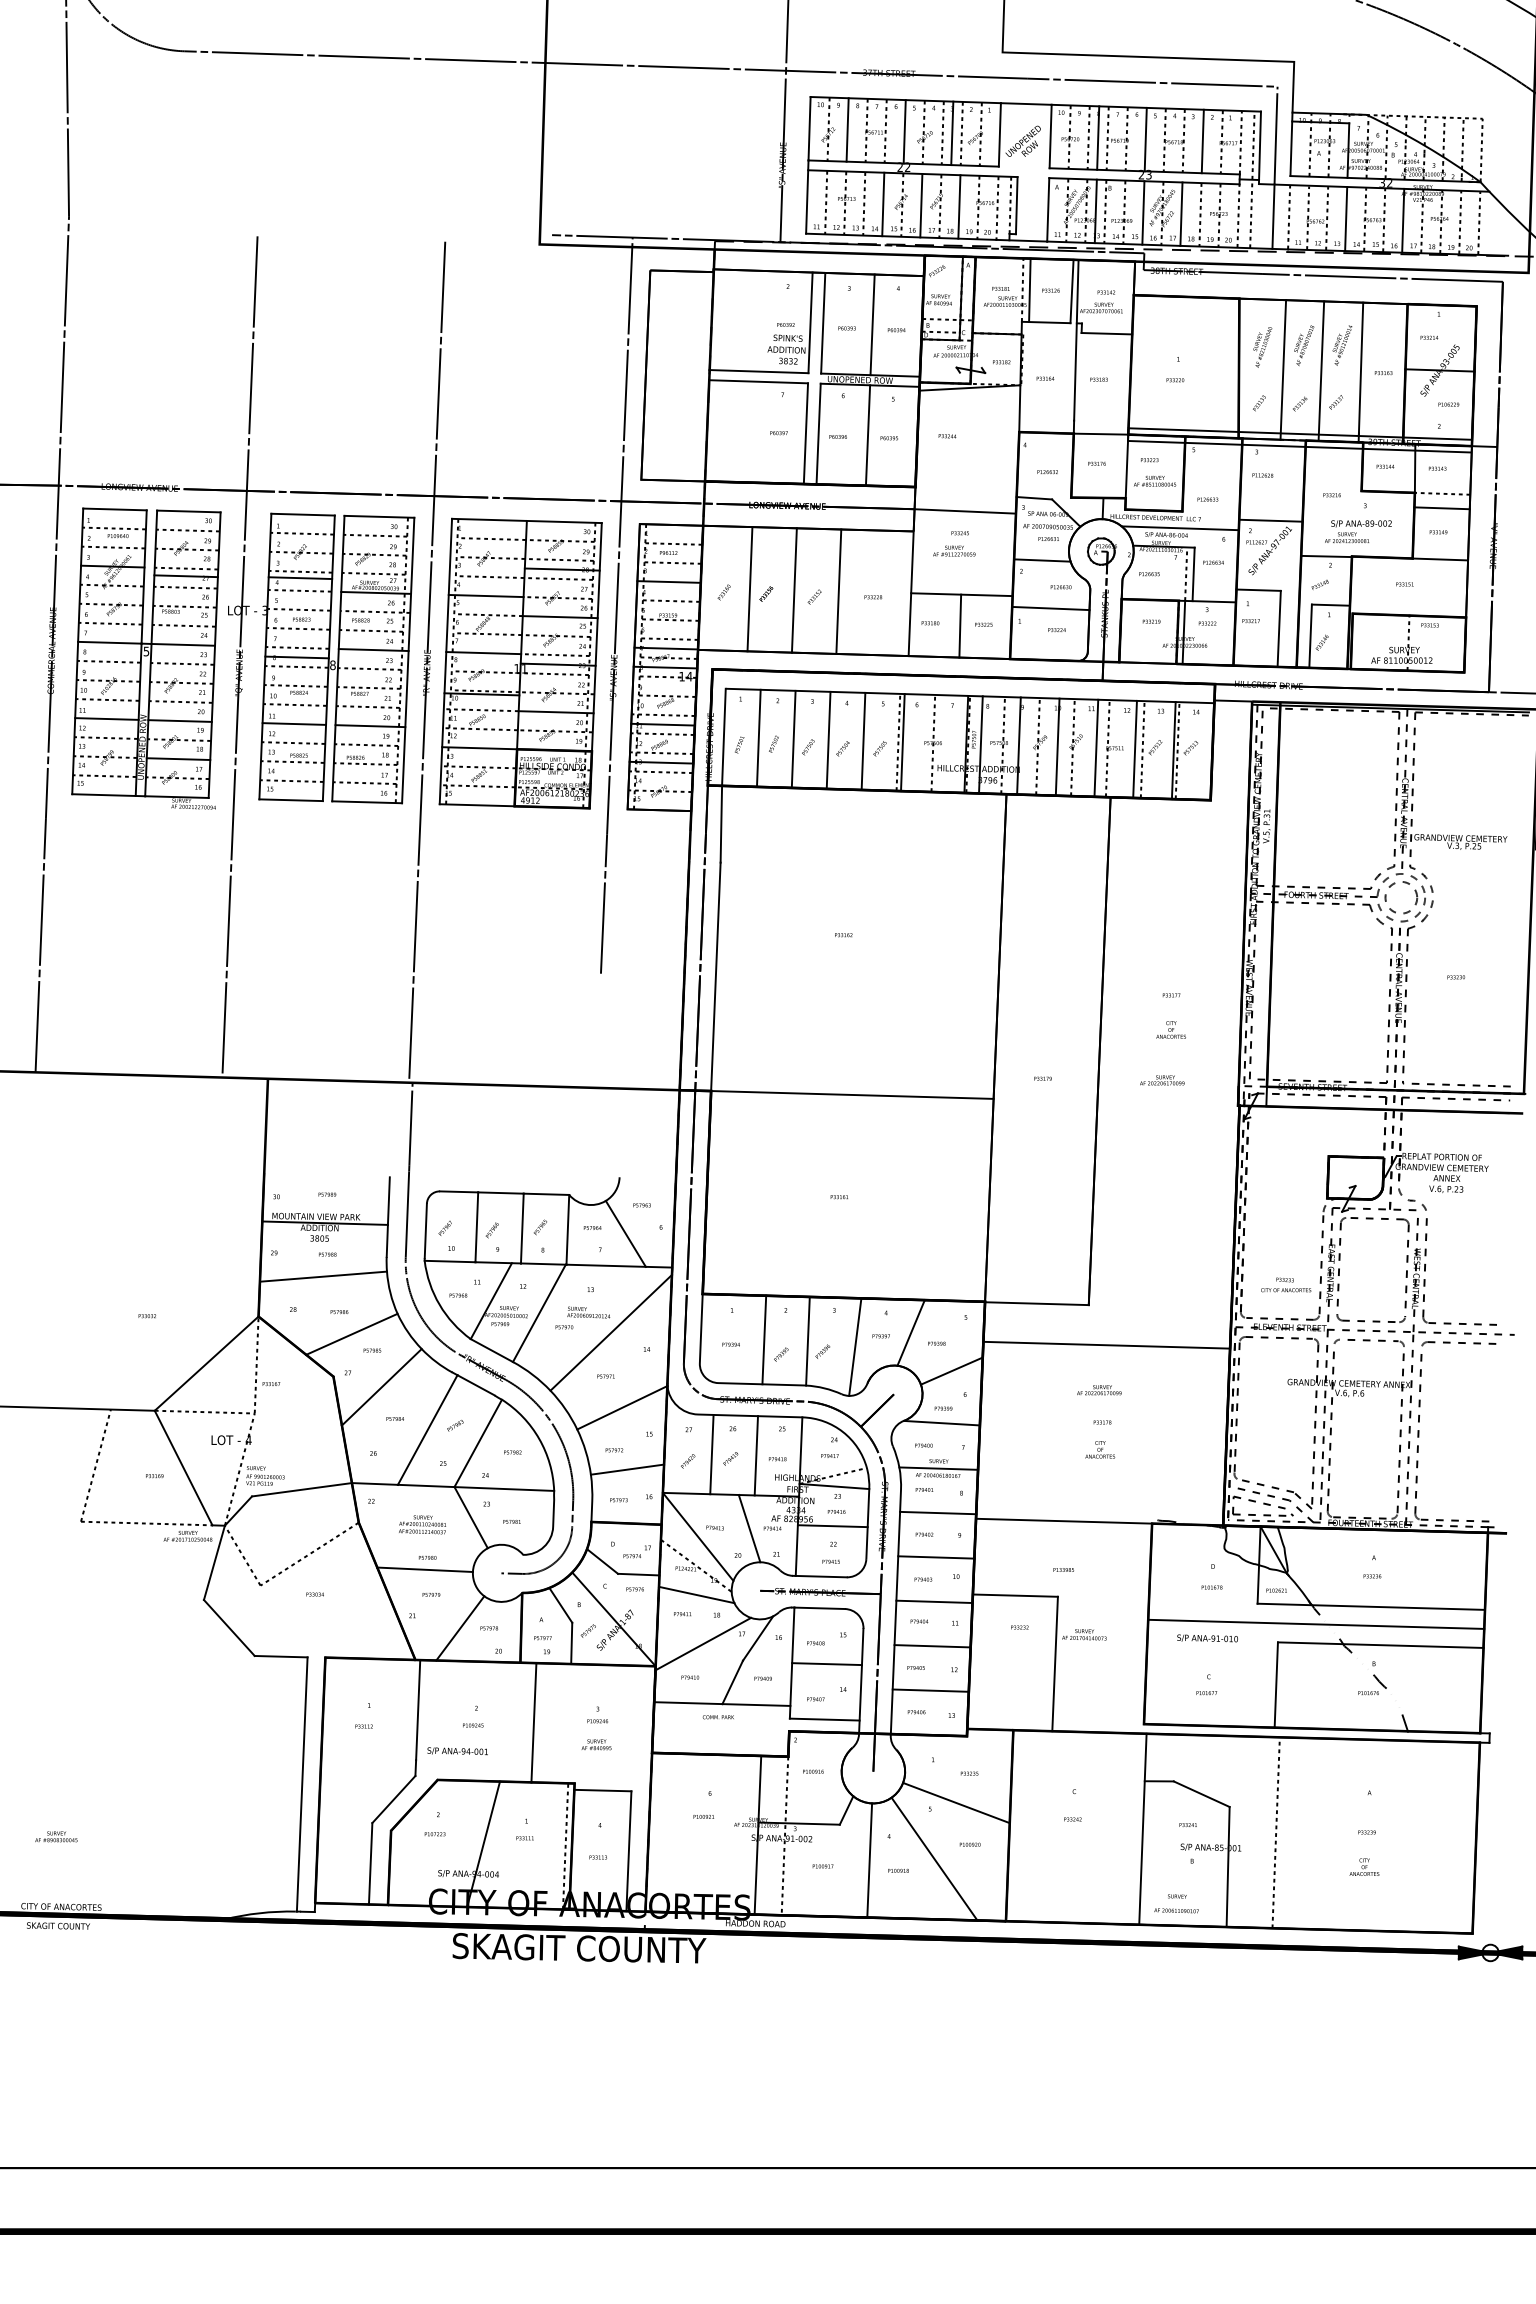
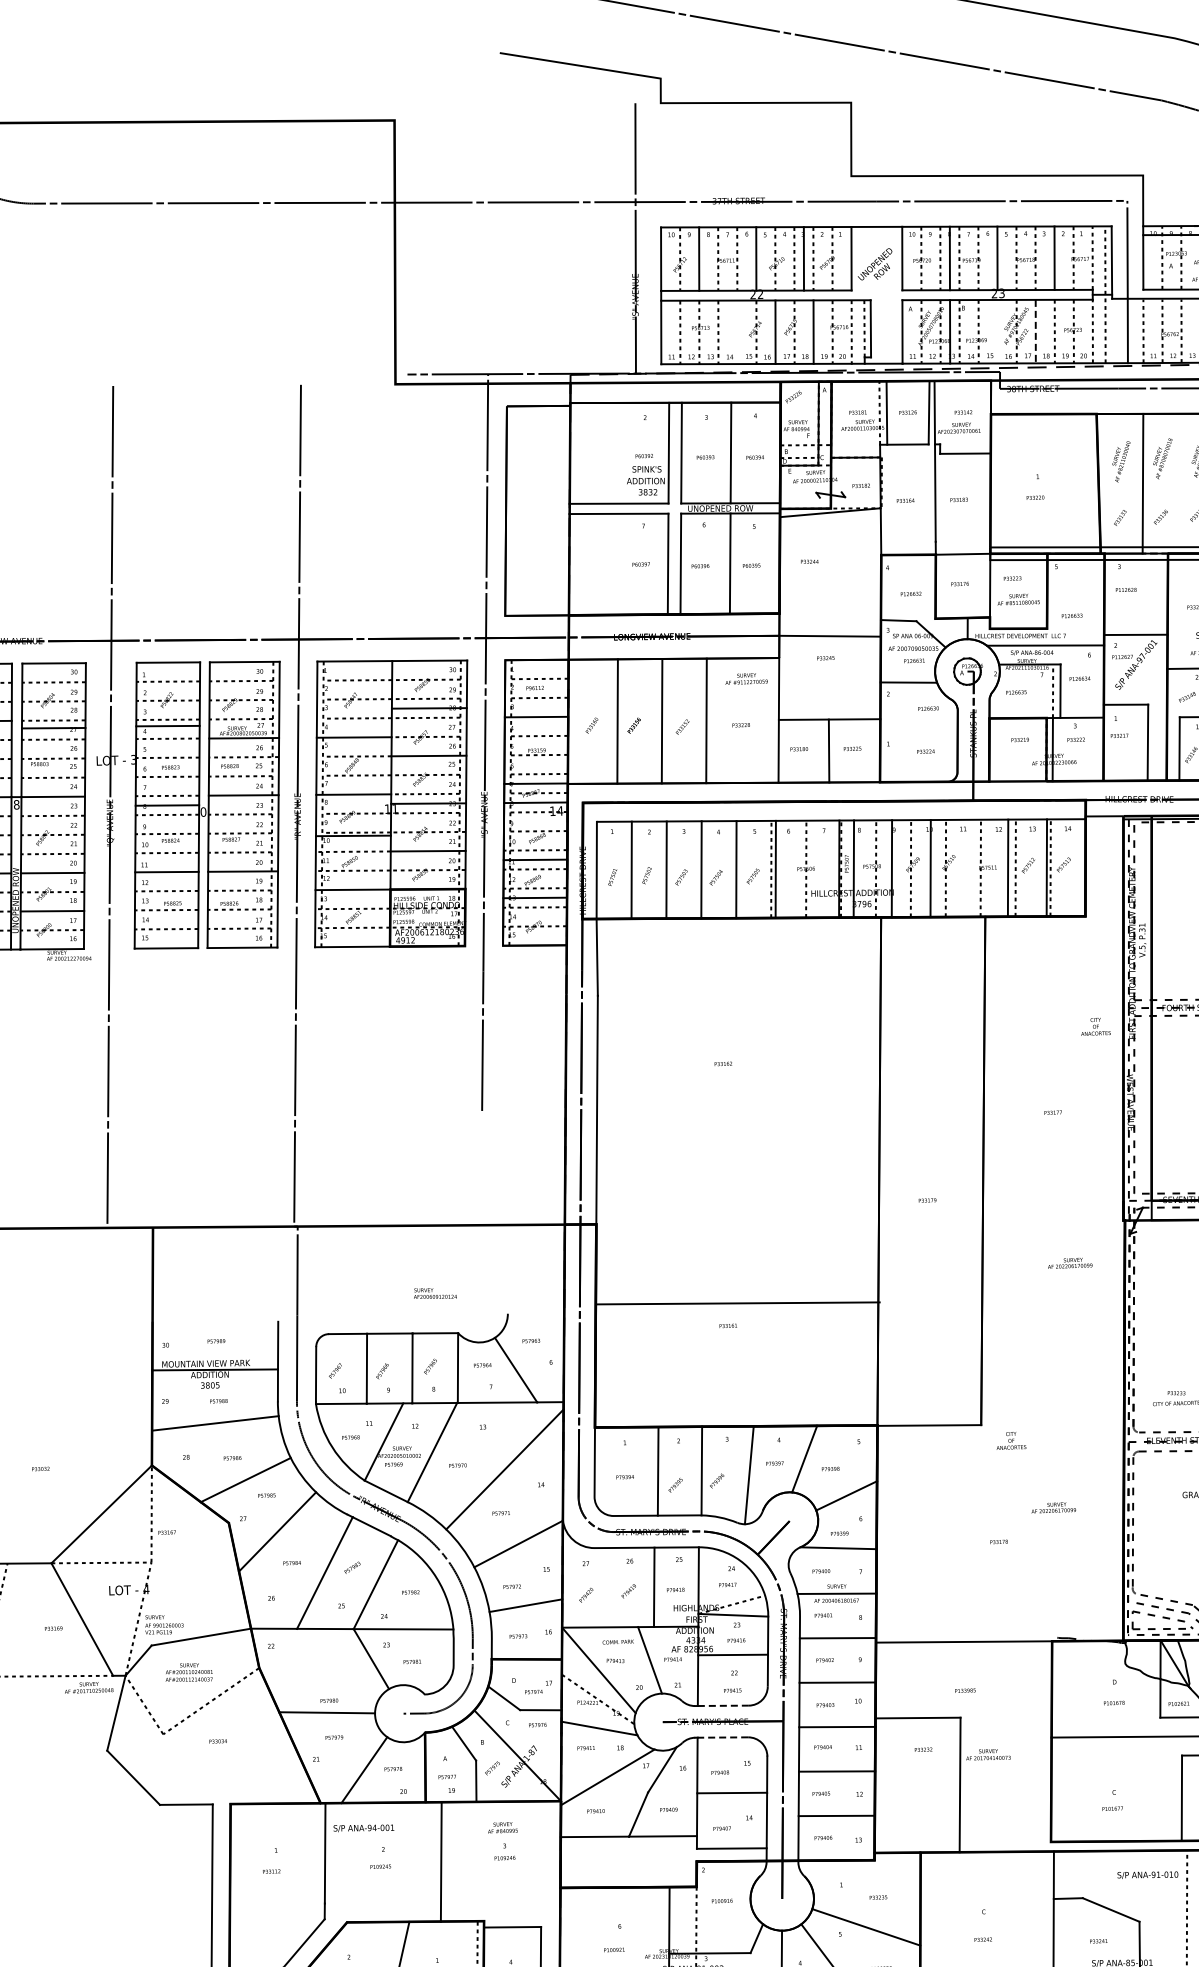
line: (883, 204) -> (737, 332), removed
line: (1143, 212) -> (997, 331), removed
line: (1181, 214) -> (1035, 331), solid -> dashed
line: (1321, 371) -> (1181, 483), removed
text: (954, 550) -> (746, 678), moved
line: (1050, 608) -> (918, 730), removed
text: (146, 651) -> (16, 804), 5 -> 8
text: (332, 664) -> (203, 811), 8 -> 0
line: (1096, 747) -> (969, 867), removed
text: (1170, 1029) -> (1095, 1026), moved
text: (1162, 1080) -> (1070, 1263), moved
line: (852, 1094) -> (738, 1302), moved
text: (588, 1312) -> (435, 1293), moved
line: (1106, 1344) -> (1000, 1463), removed
text: (1099, 1390) -> (1053, 1508), moved
text: (1100, 1449) -> (1011, 1440), moved
line: (711, 1454) -> (609, 1587), removed
text: (422, 1524) -> (189, 1672), moved
line: (821, 1576) -> (723, 1705), solid -> dashed
line: (819, 1608) -> (722, 1737), solid -> dashed
text: (1207, 1638) -> (1147, 1874), moved
text: (717, 1717) -> (617, 1642), moved
text: (596, 1744) -> (502, 1827), moved
text: (457, 1751) -> (363, 1828), moved

